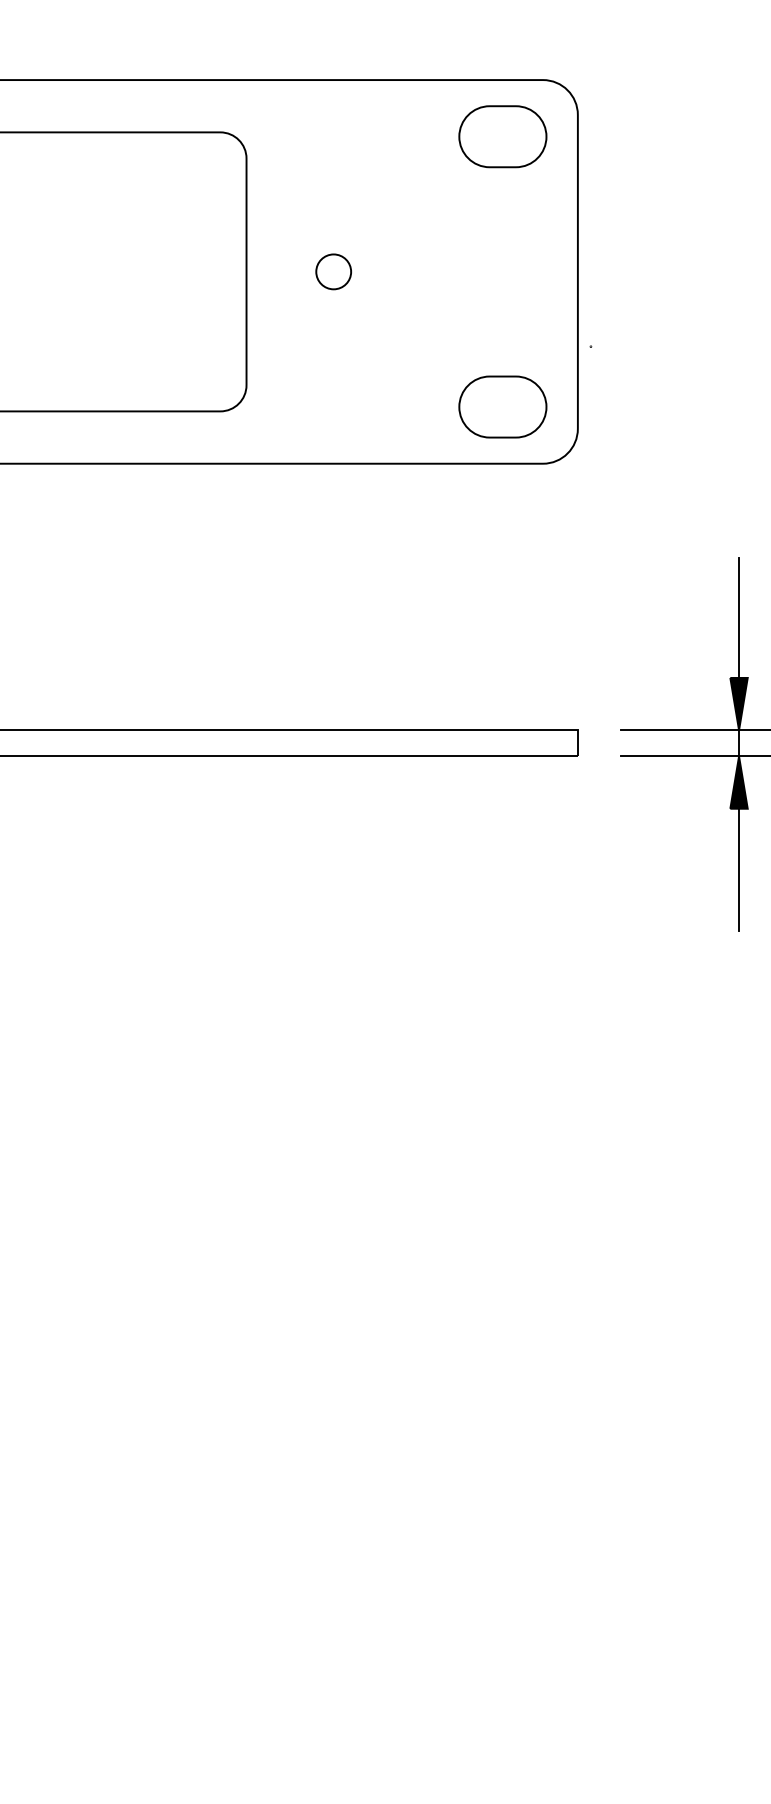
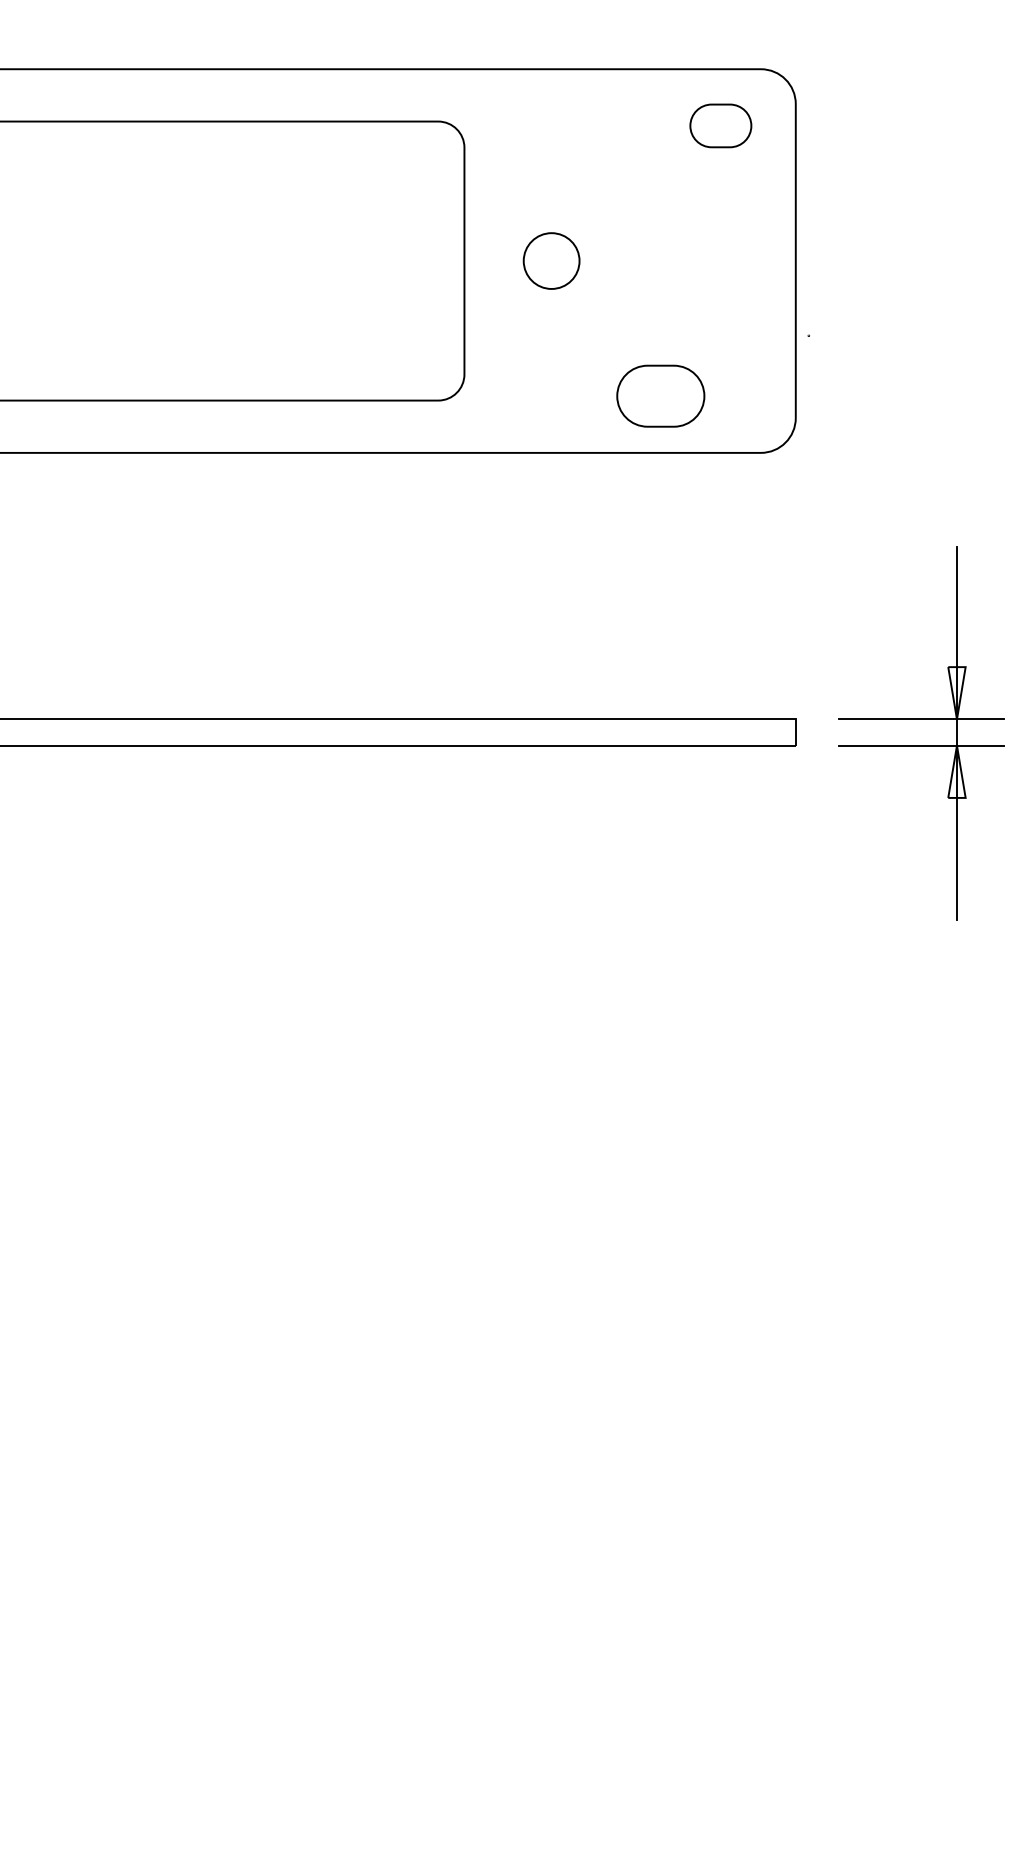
part: (502, 136) -> (720, 125), size x0.7
circle: (333, 271) -> (551, 260), size x1.6
part: (502, 406) -> (660, 395), moved
fill: (738, 704) -> (956, 693), removed
fill: (738, 782) -> (956, 771), removed

